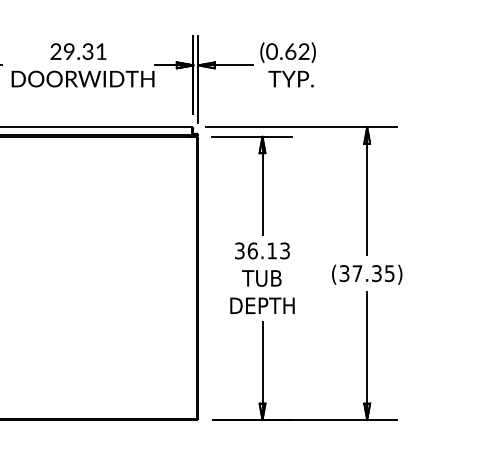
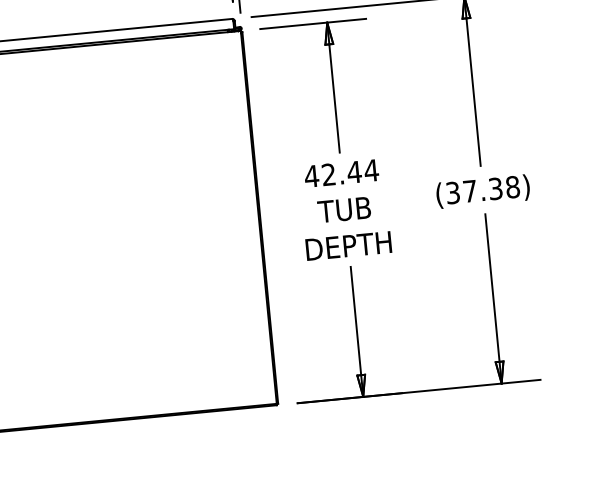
text: (262, 250) -> (341, 172), 36.13 -> 42.44
text: (389, 273) -> (512, 187), (37.35) -> (37.38)

